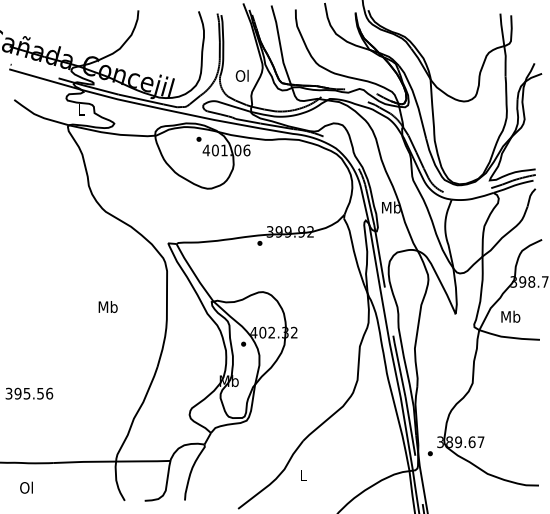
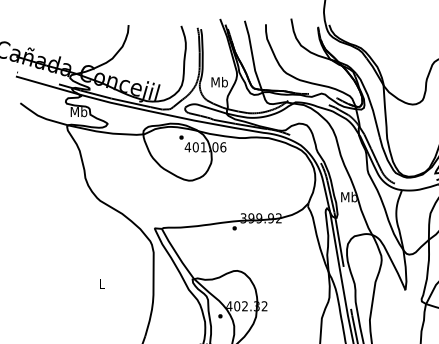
text: (242, 75) -> (219, 81), Ol -> Mb
text: (81, 109) -> (78, 111), L -> Mb
text: (107, 306) -> (101, 283), Mb -> L

